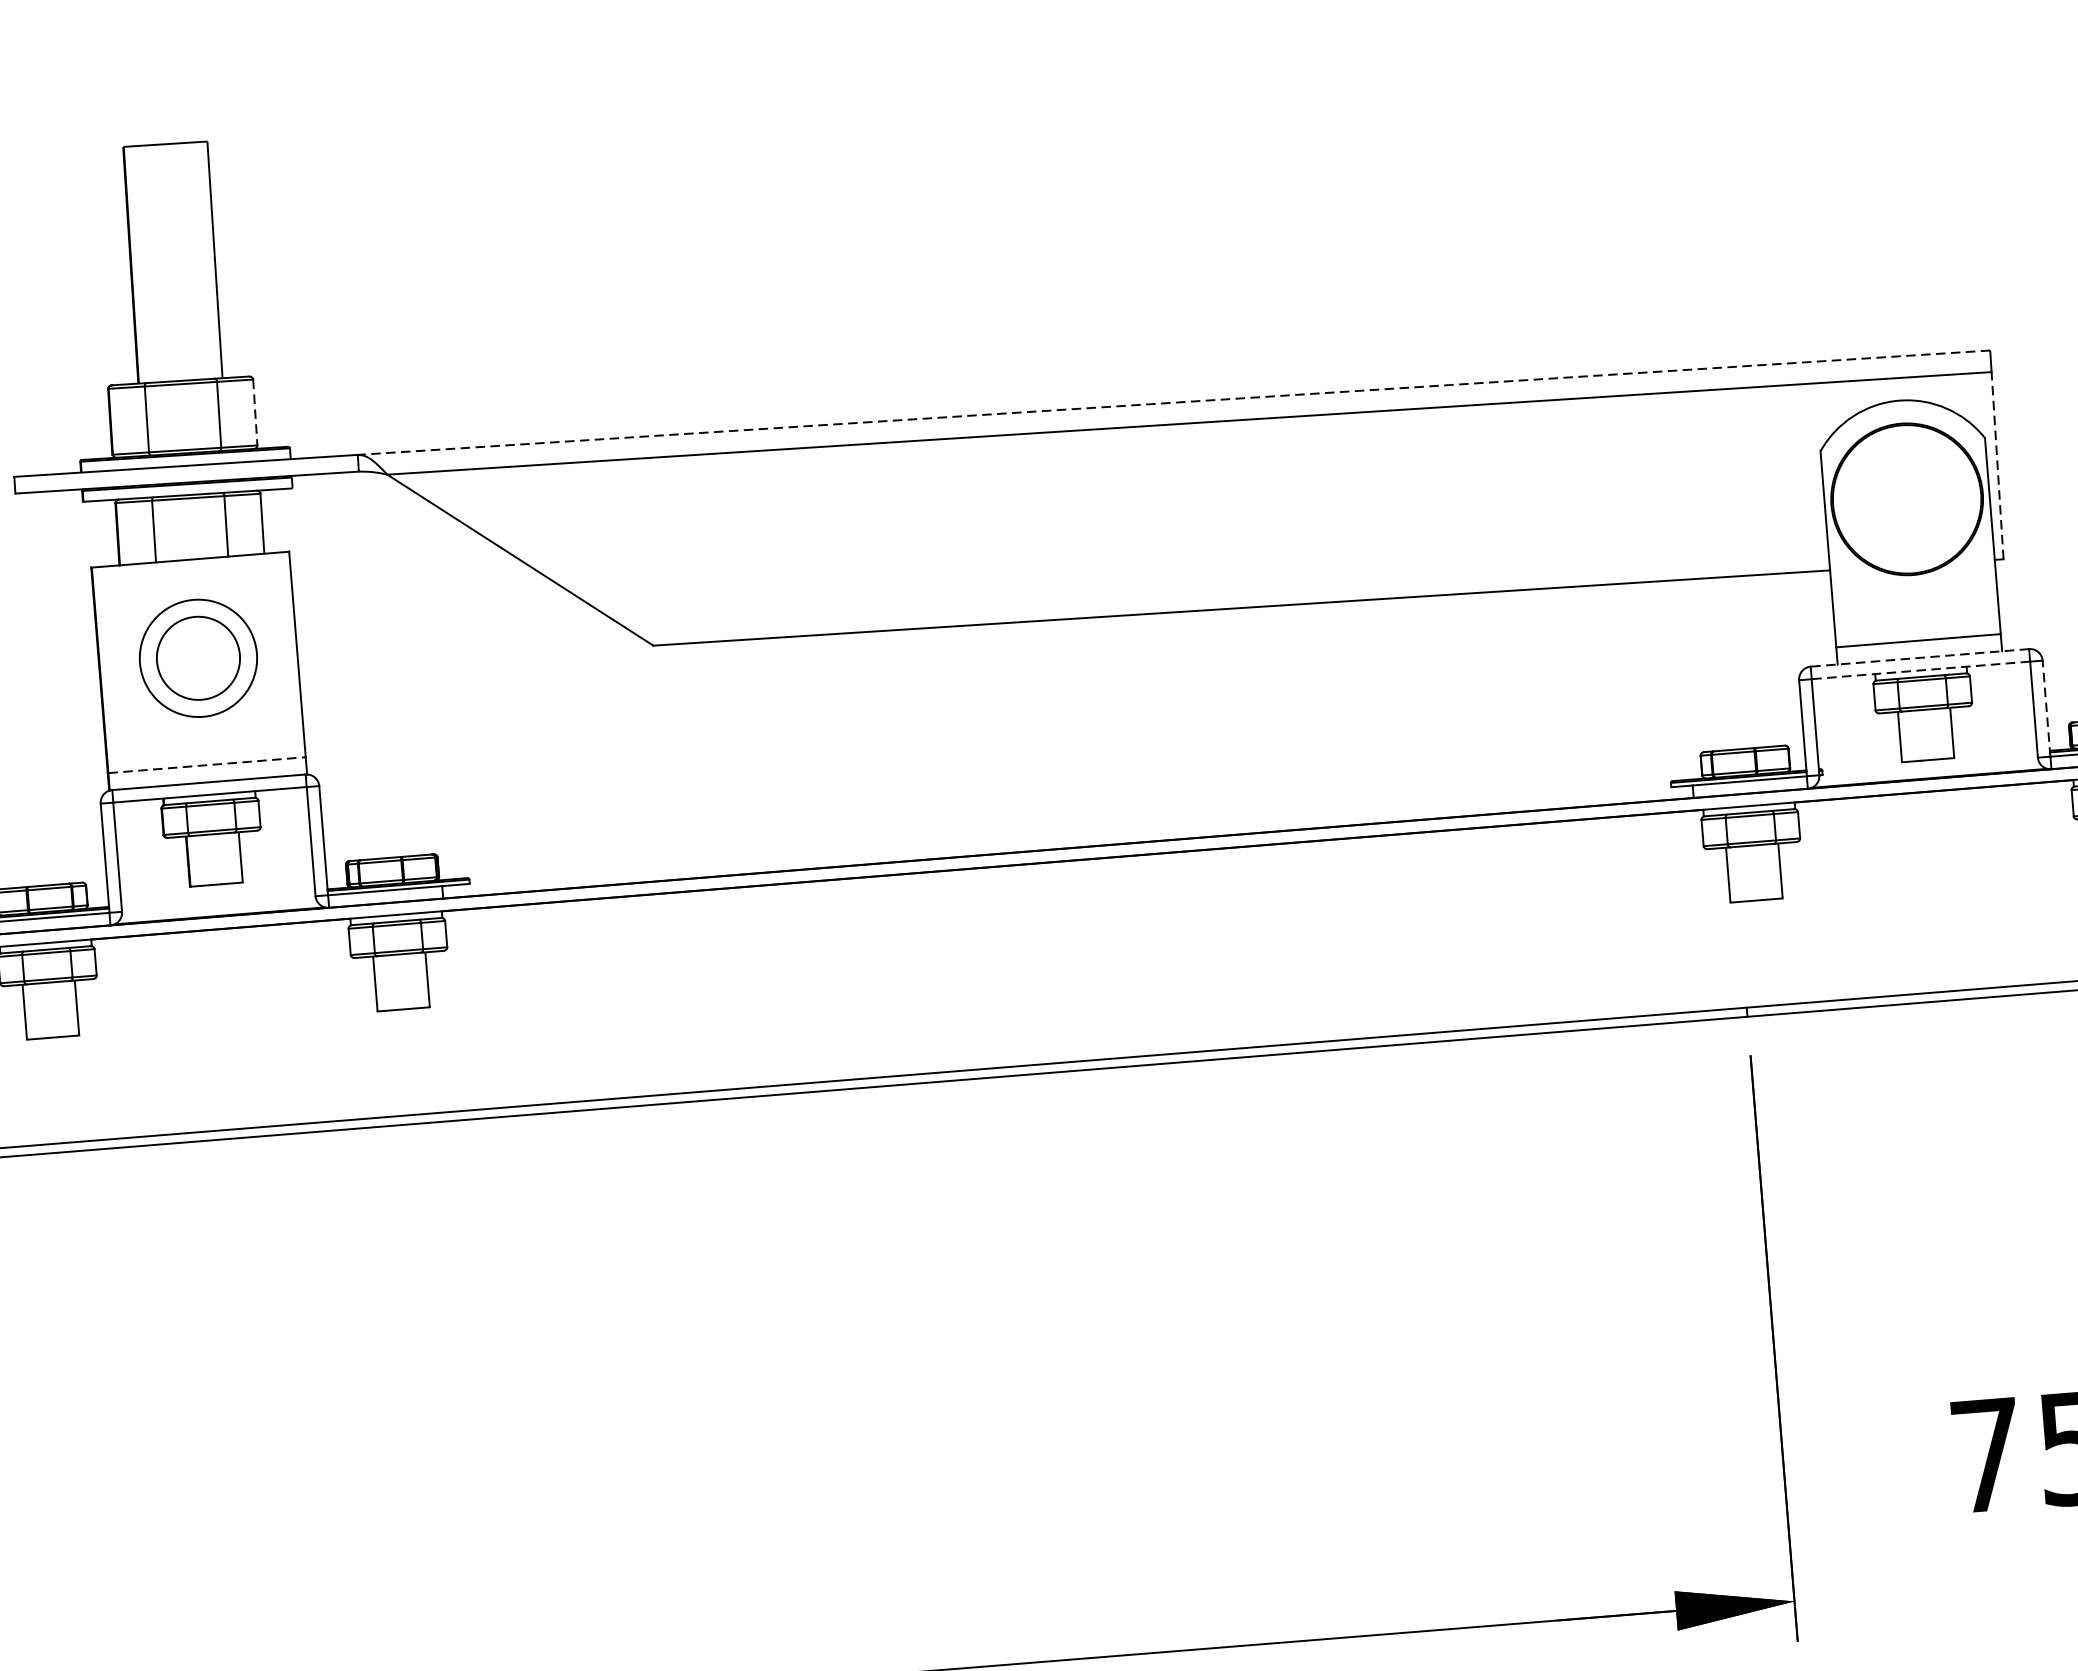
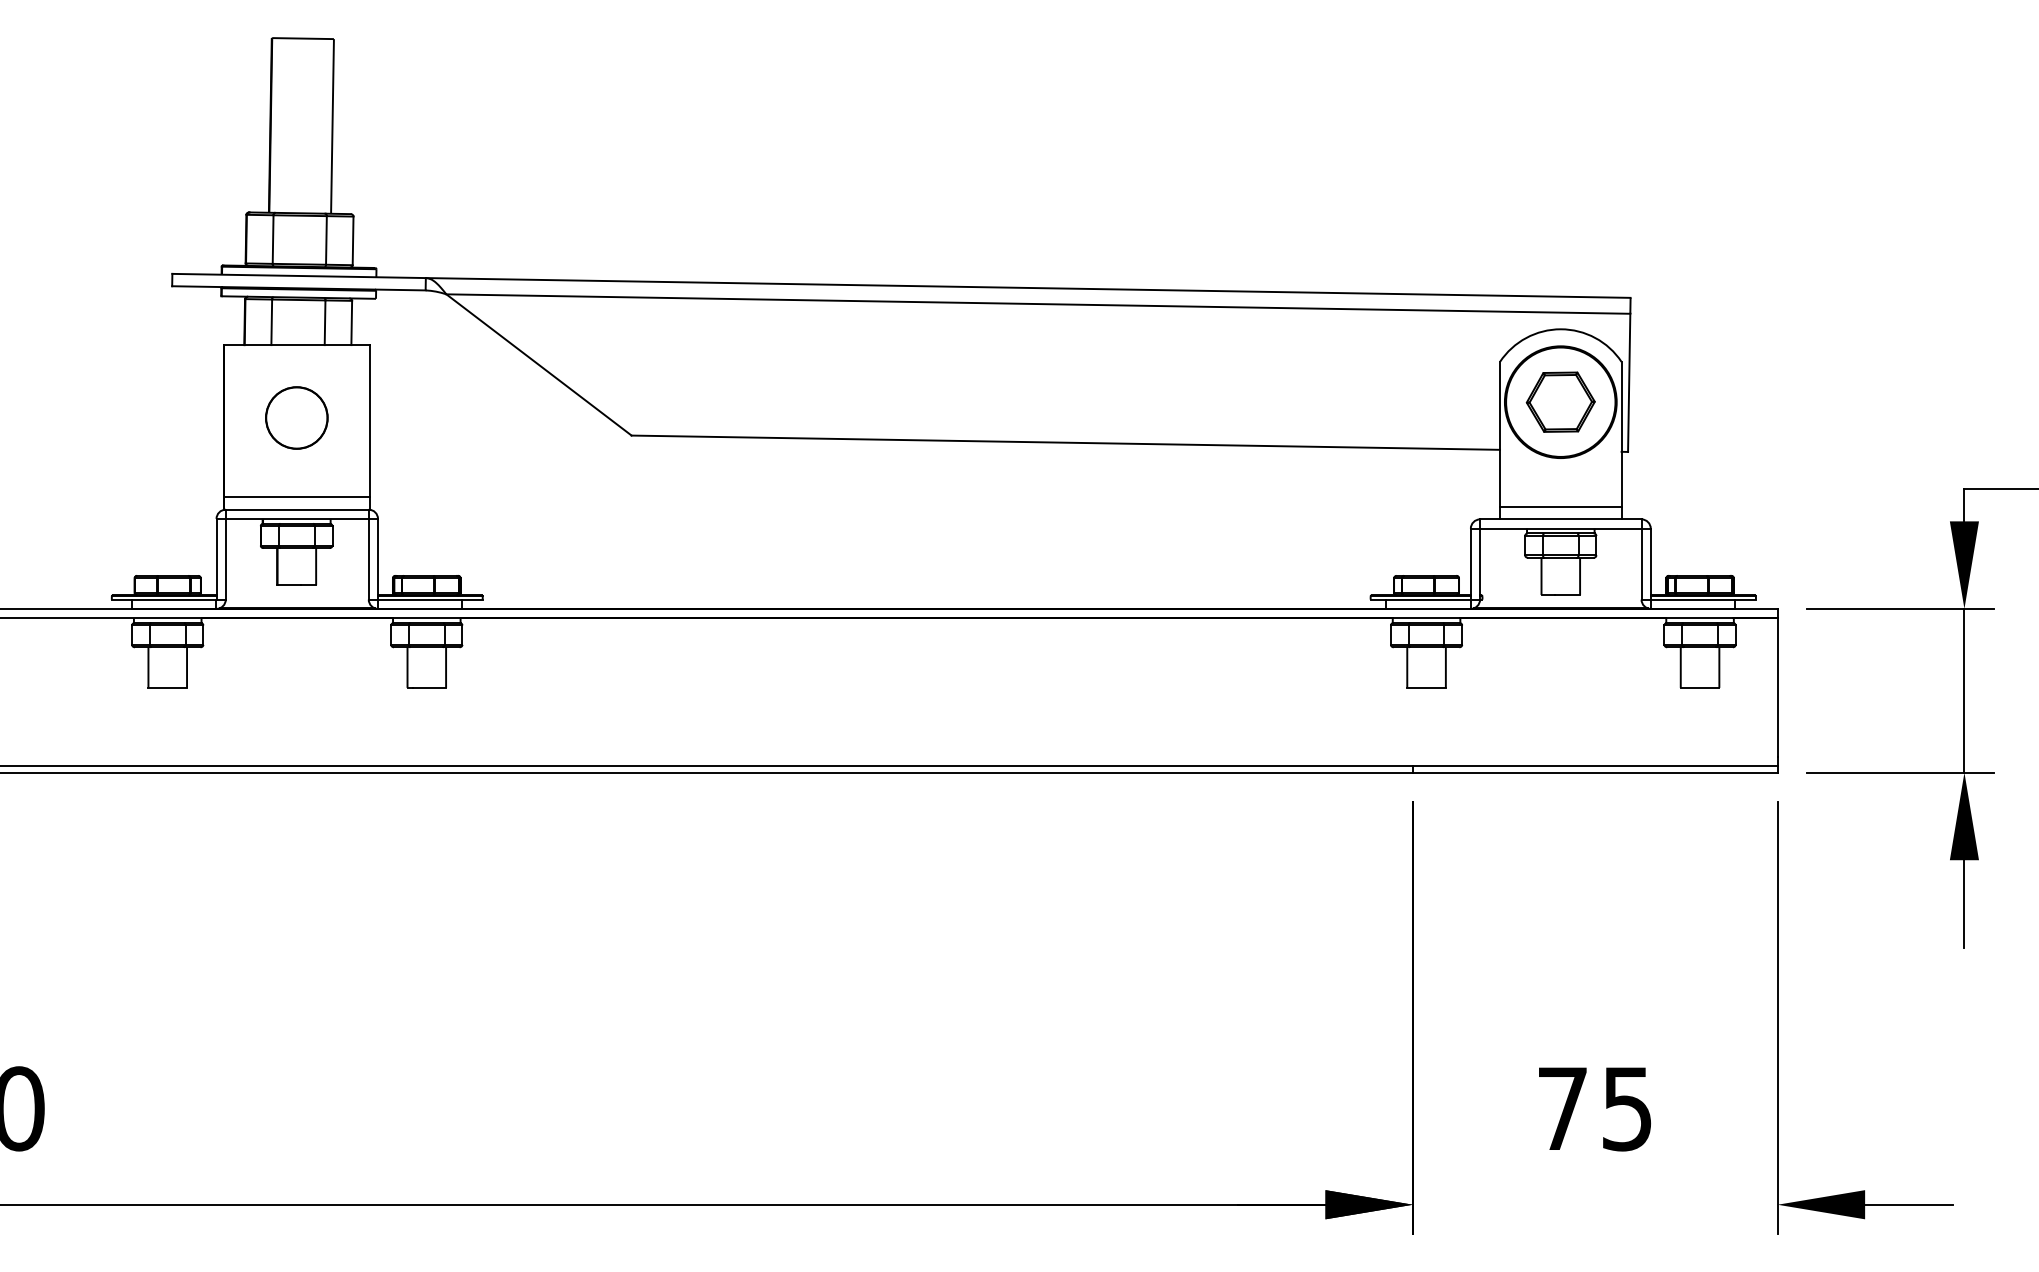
line: (1172, 402) -> (1027, 287), dashed -> solid
line: (255, 413) -> (353, 241), dashed -> solid
line: (1997, 465) -> (1629, 382), dashed -> solid
part: (1906, 498) -> (1560, 401), added
circle: (197, 657) -> (296, 417), size x0.71
line: (1919, 658) -> (1560, 519), dashed -> solid
line: (1920, 670) -> (1560, 528), dashed -> solid
line: (2046, 707) -> (1650, 563), dashed -> solid
line: (206, 764) -> (296, 496), dashed -> solid

